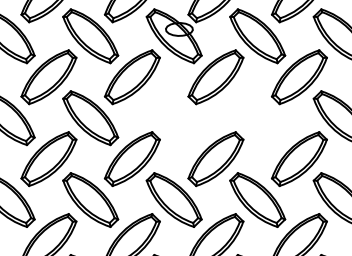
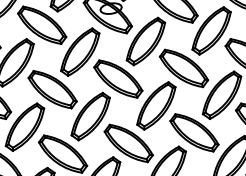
part: (173, 118) -> (117, 79), added
part: (257, 118) -> (183, 68), added

